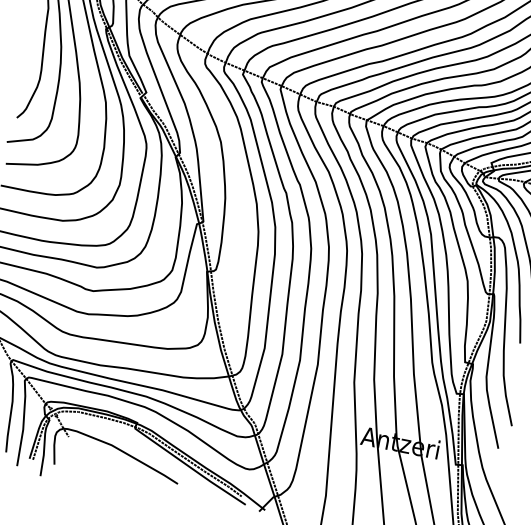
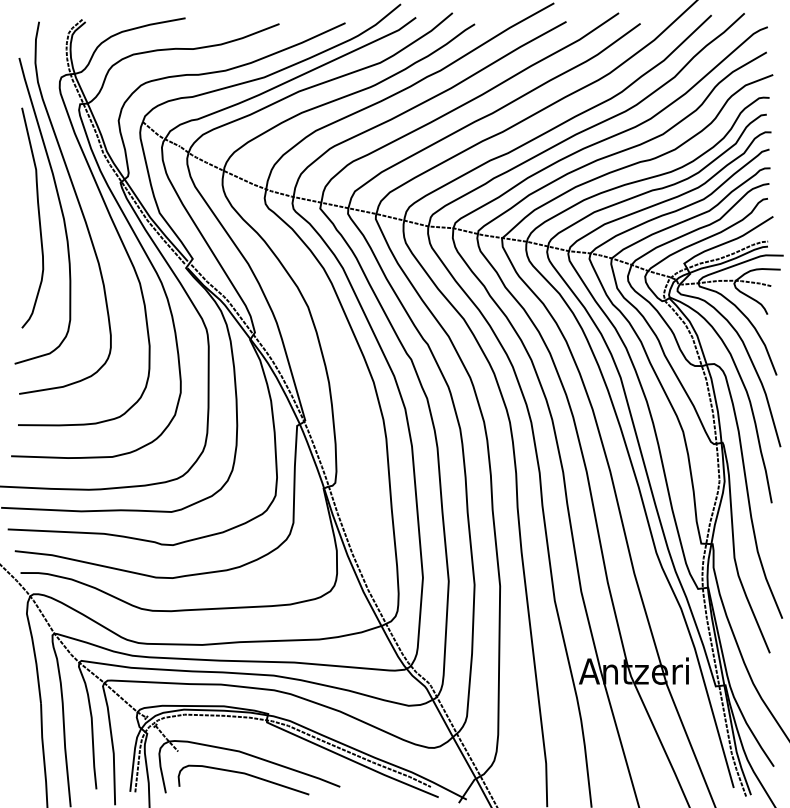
curve: (111, 462) -> (243, 774), added

